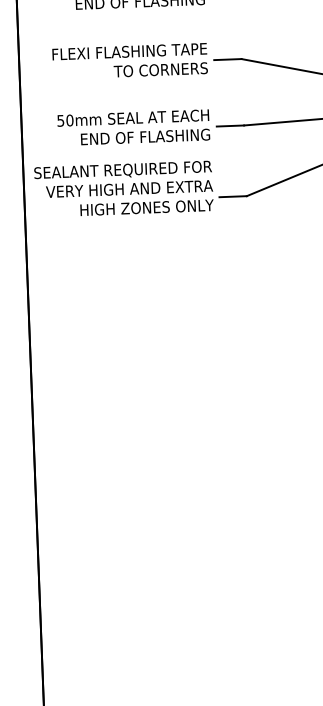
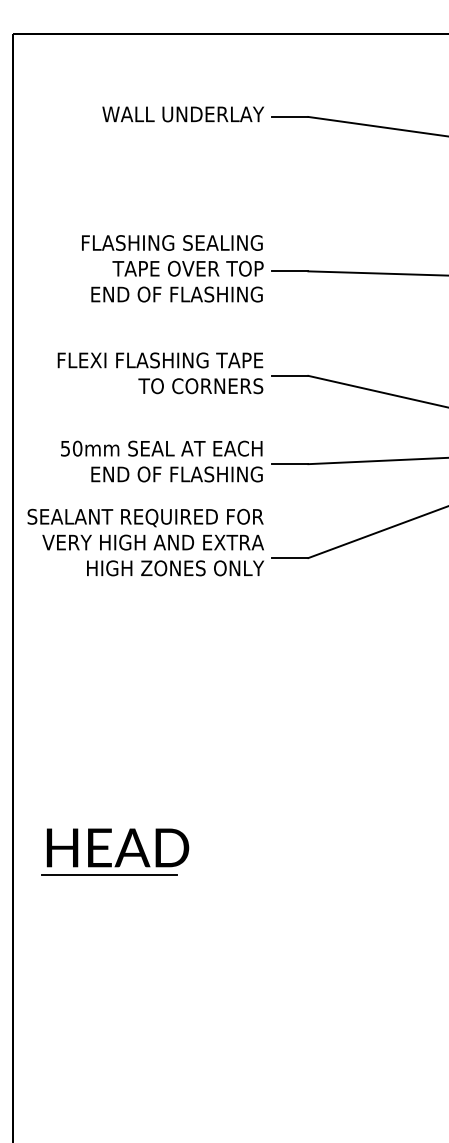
part: (110, 422) -> (115, 851), added

